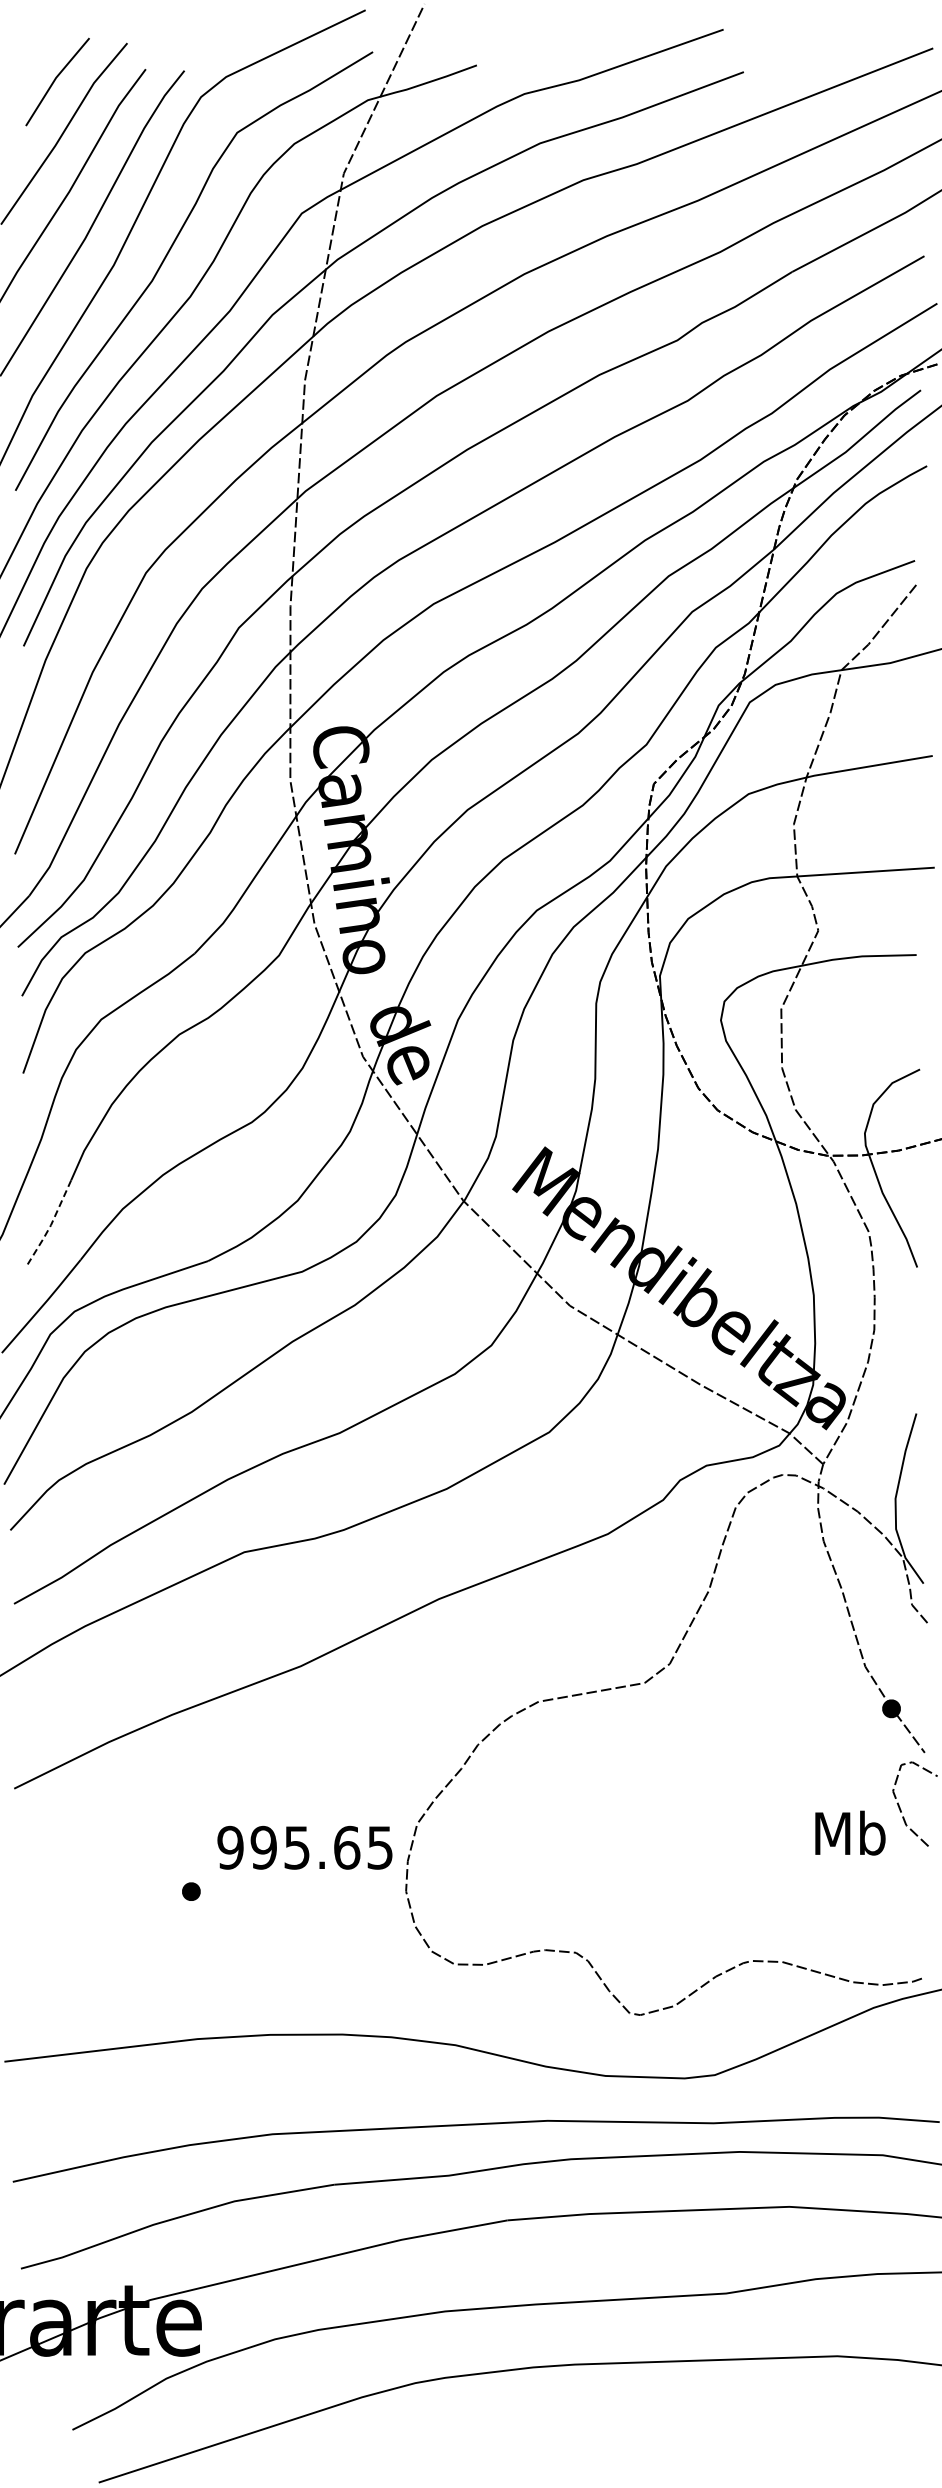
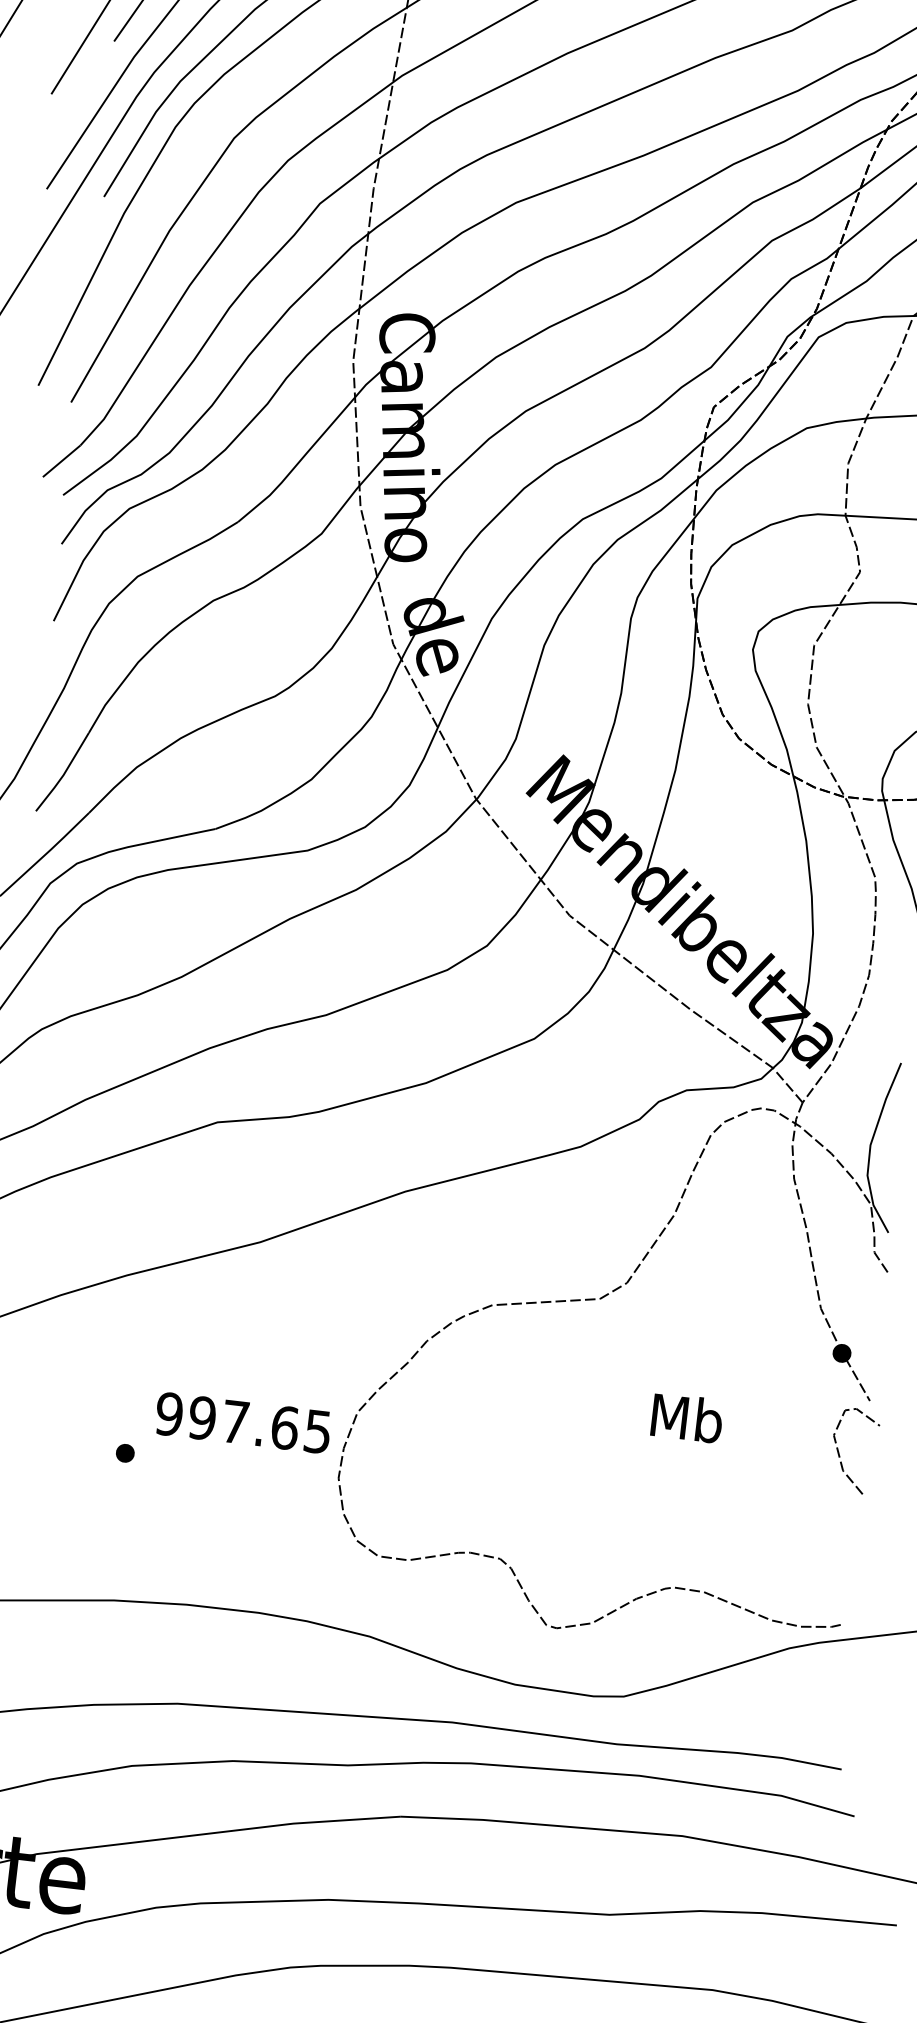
line: (50, 1225) -> (63, 775), dashed -> solid
text: (850, 1832) -> (687, 1417), moved
text: (296, 1847) -> (234, 1421), 995.65 -> 997.65

